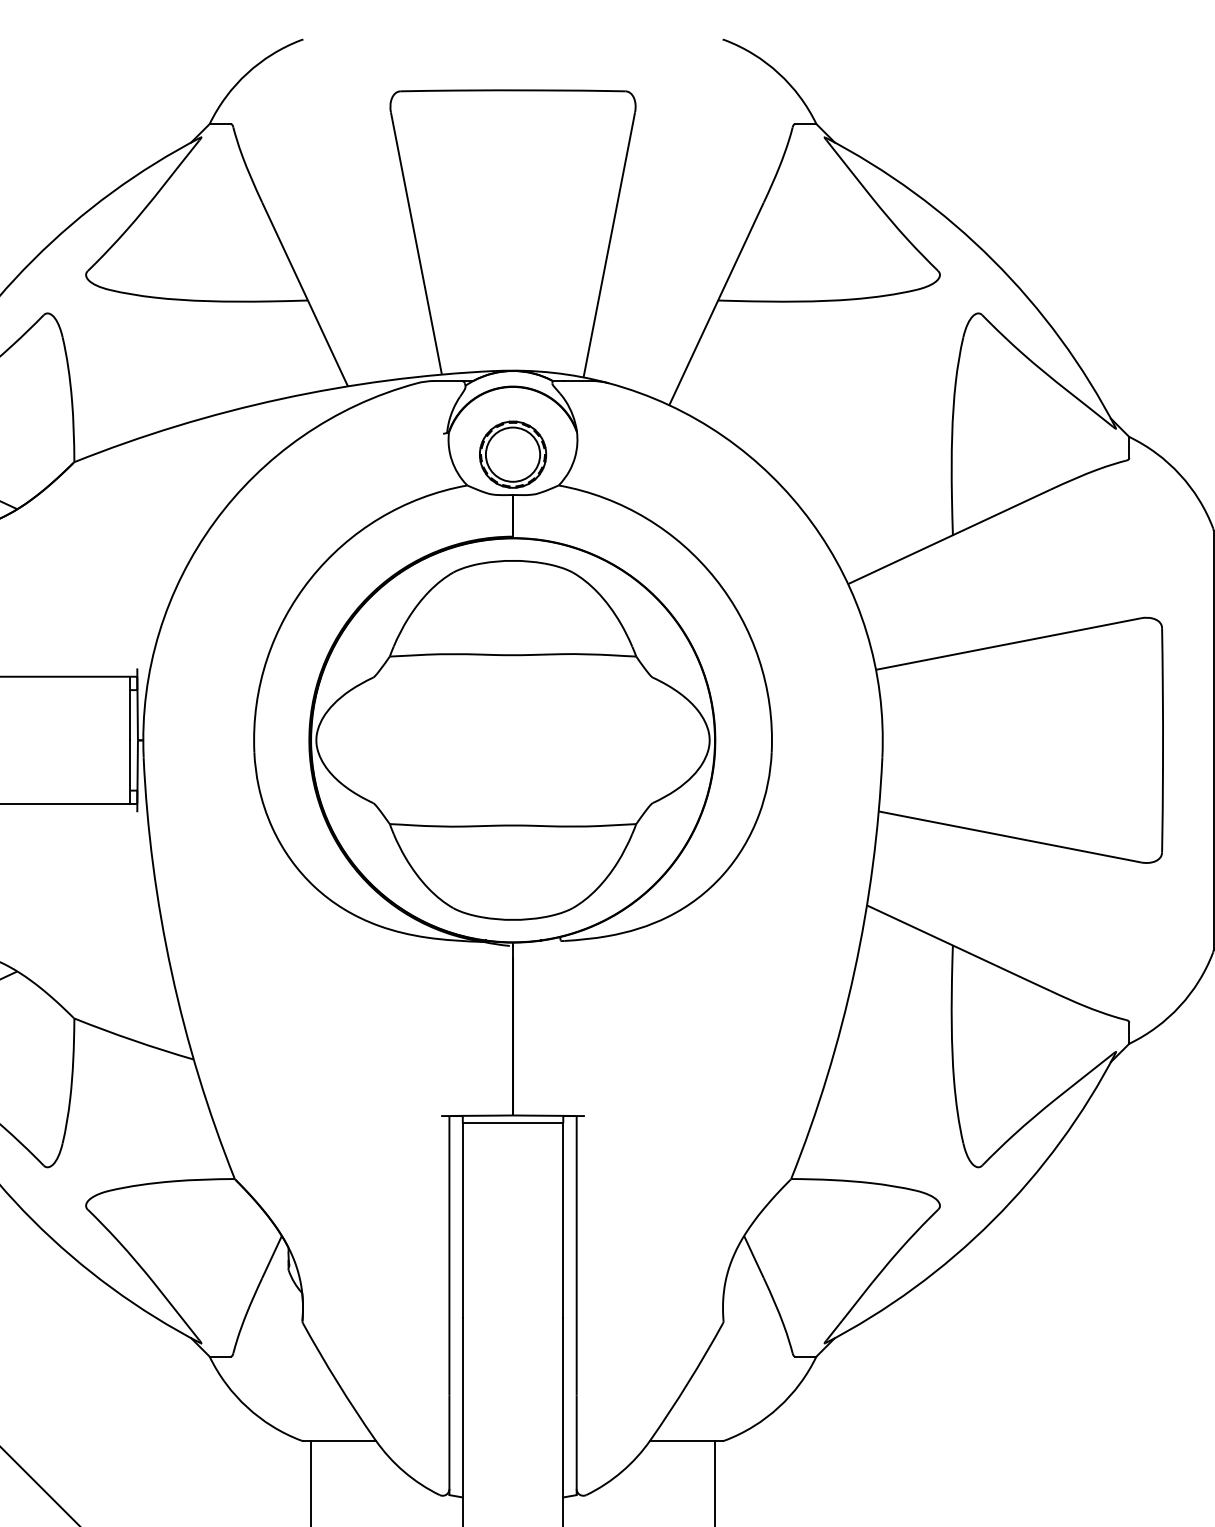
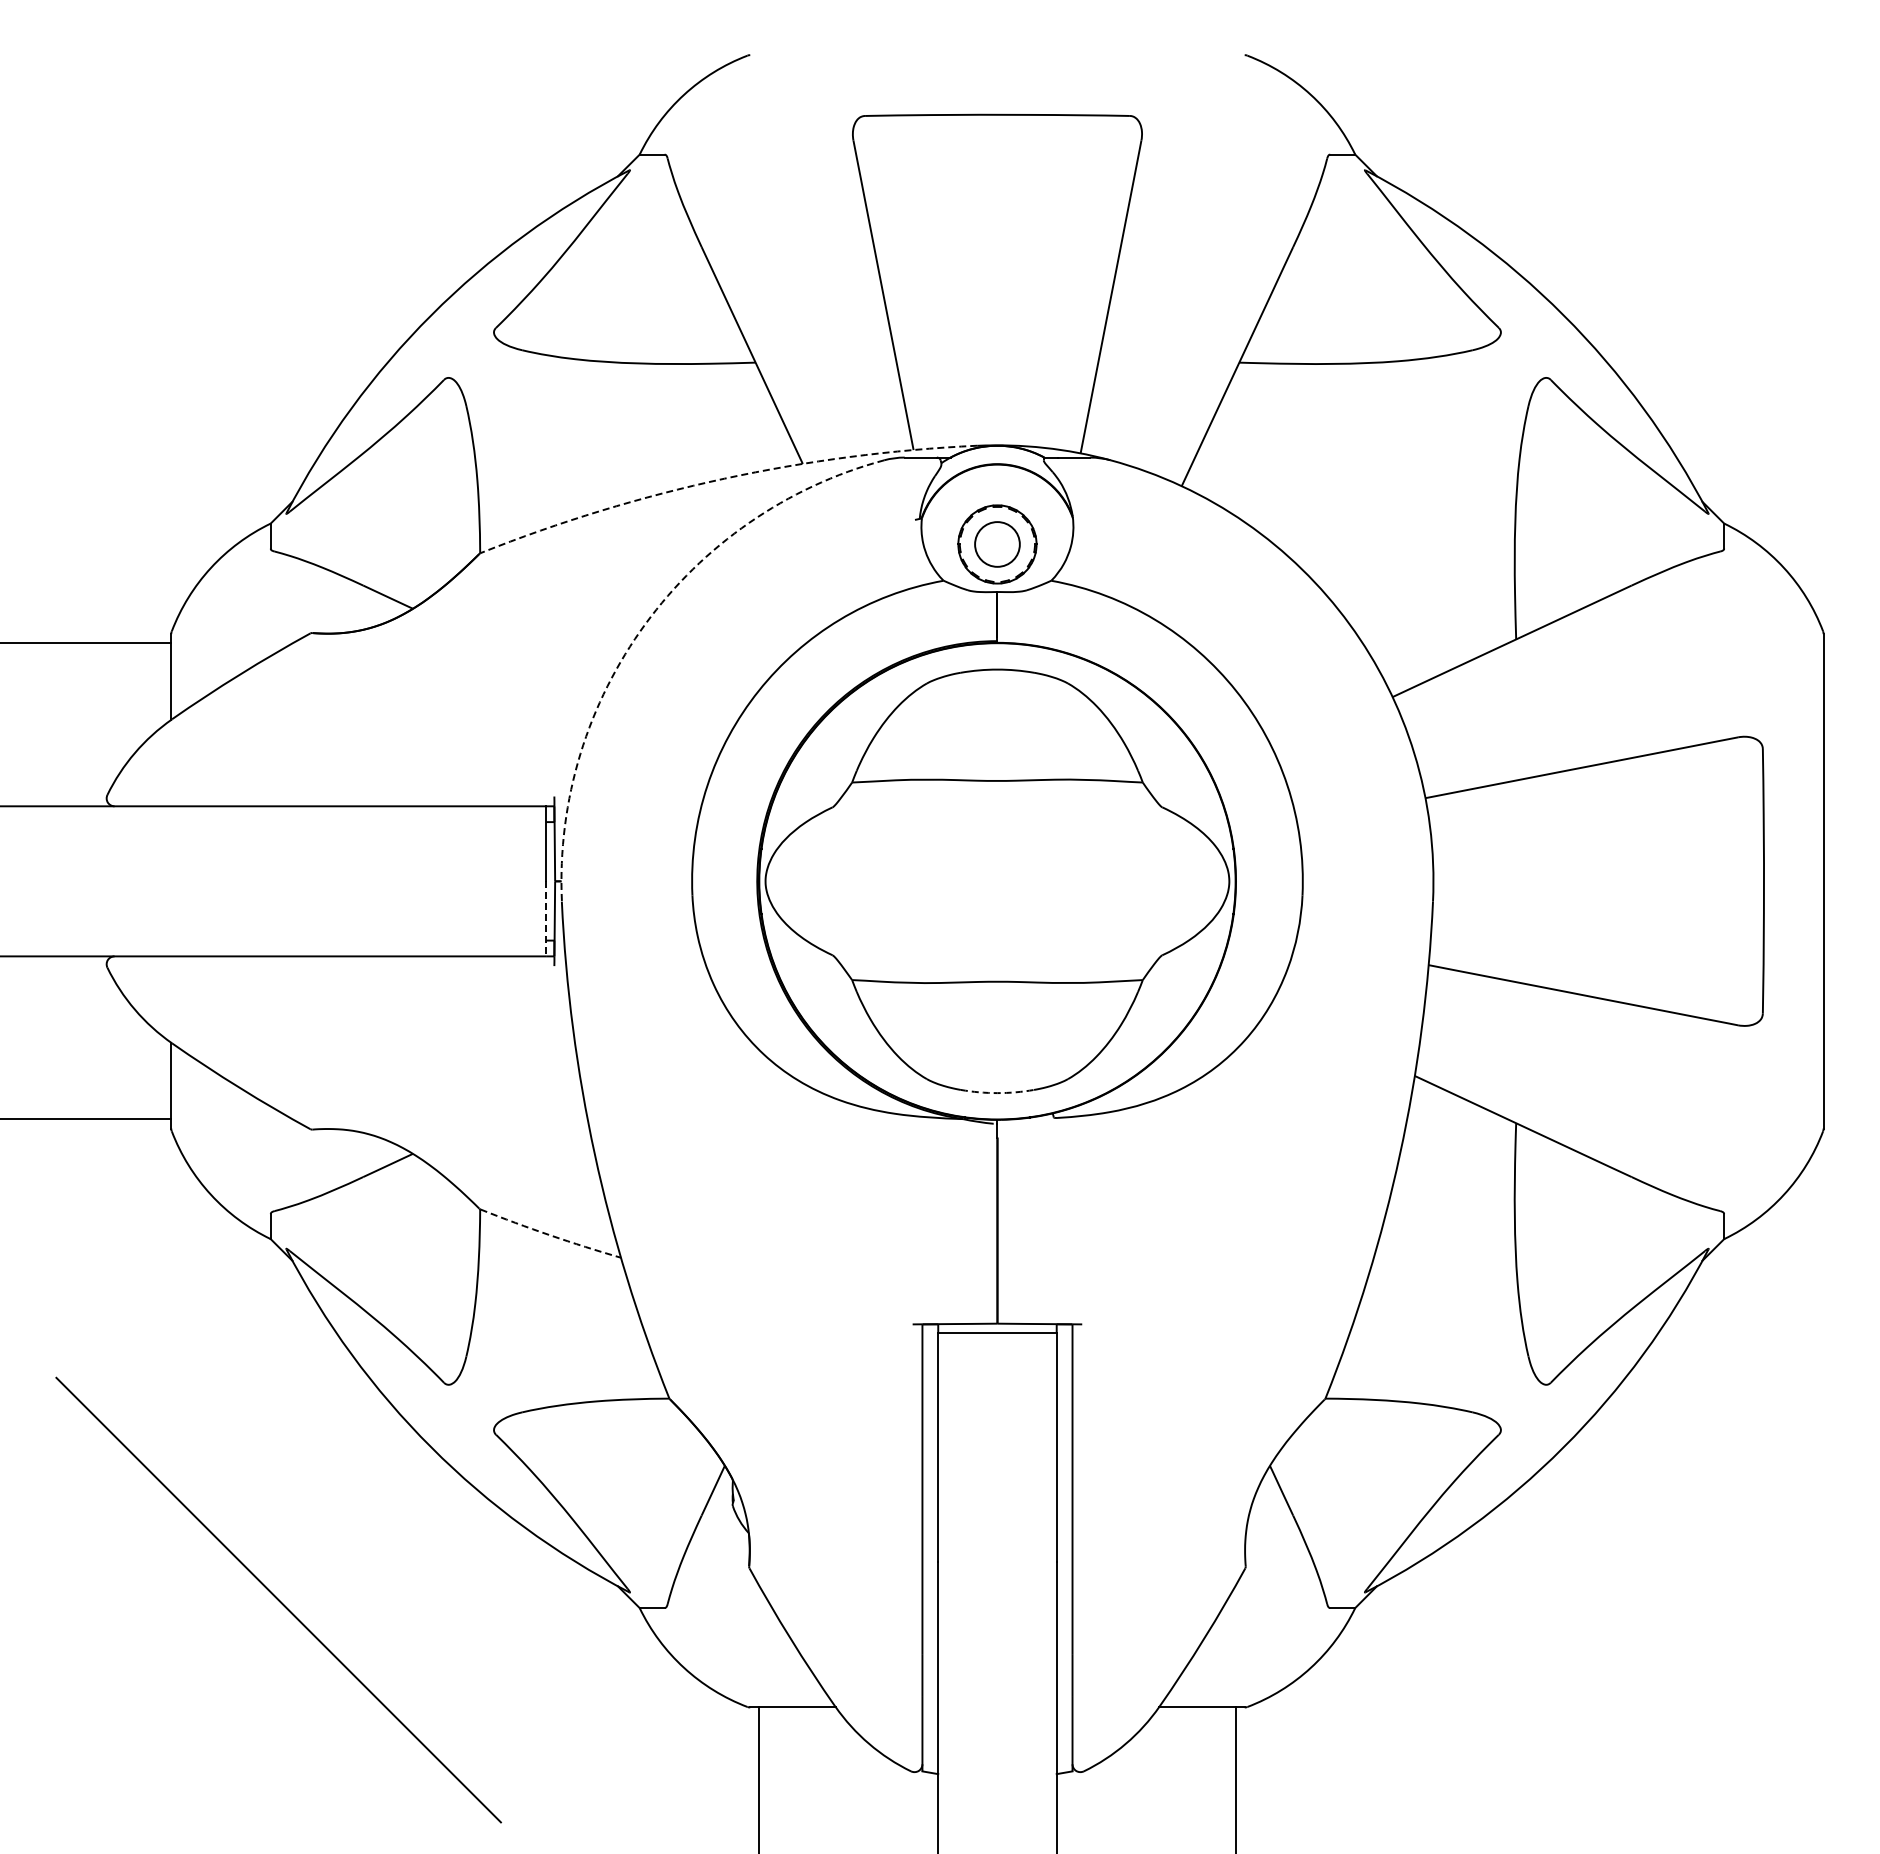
arc: (281, 398) -> (724, 478), solid -> dashed
circle: (513, 454) -> (997, 544), size x0.7
arc: (214, 522) -> (645, 624), solid -> dashed
line: (130, 771) -> (546, 918), solid -> dashed
arc: (513, 920) -> (997, 1093), solid -> dashed
arc: (134, 1040) -> (550, 1235), solid -> dashed

